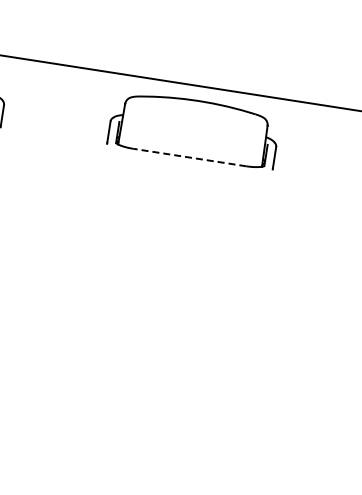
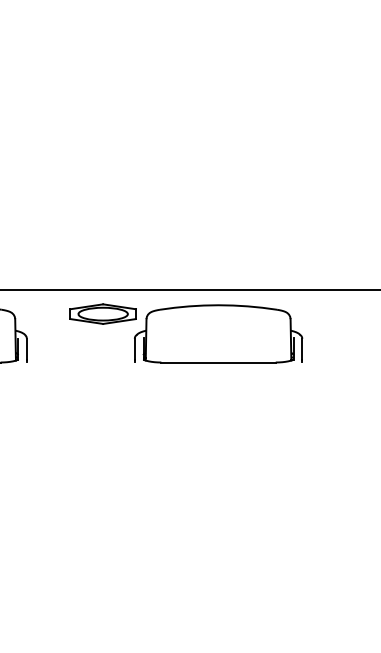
part: (82, 91) -> (102, 313), added
line: (189, 157) -> (218, 362), dashed -> solid

